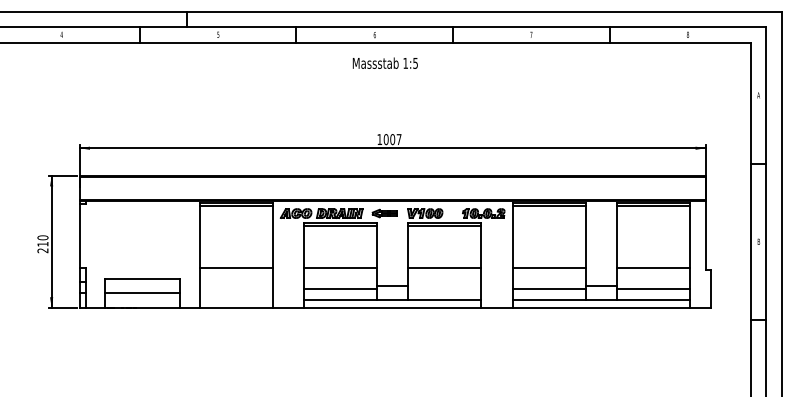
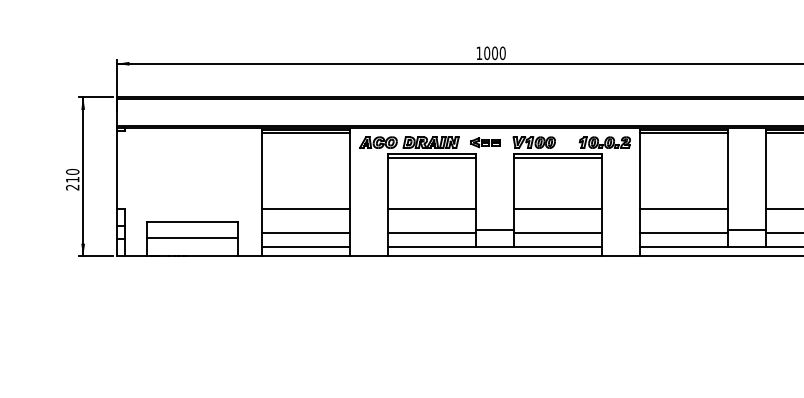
text: (398, 139) -> (502, 53), 1007 -> 1000
line: (235, 288) -> (305, 233), added
line: (444, 288) -> (557, 233), added
line: (235, 300) -> (305, 247), added

